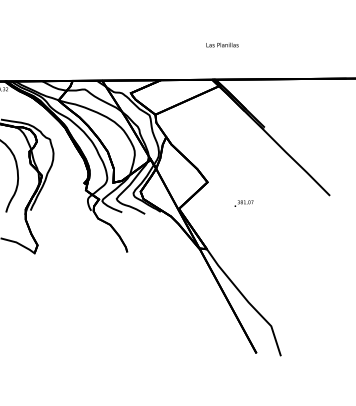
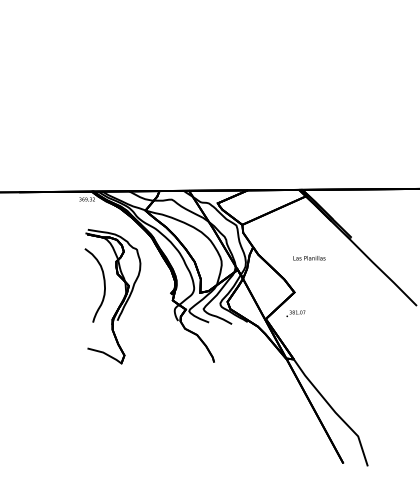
text: (222, 45) -> (309, 258), moved
text: (243, 203) -> (295, 313), moved

